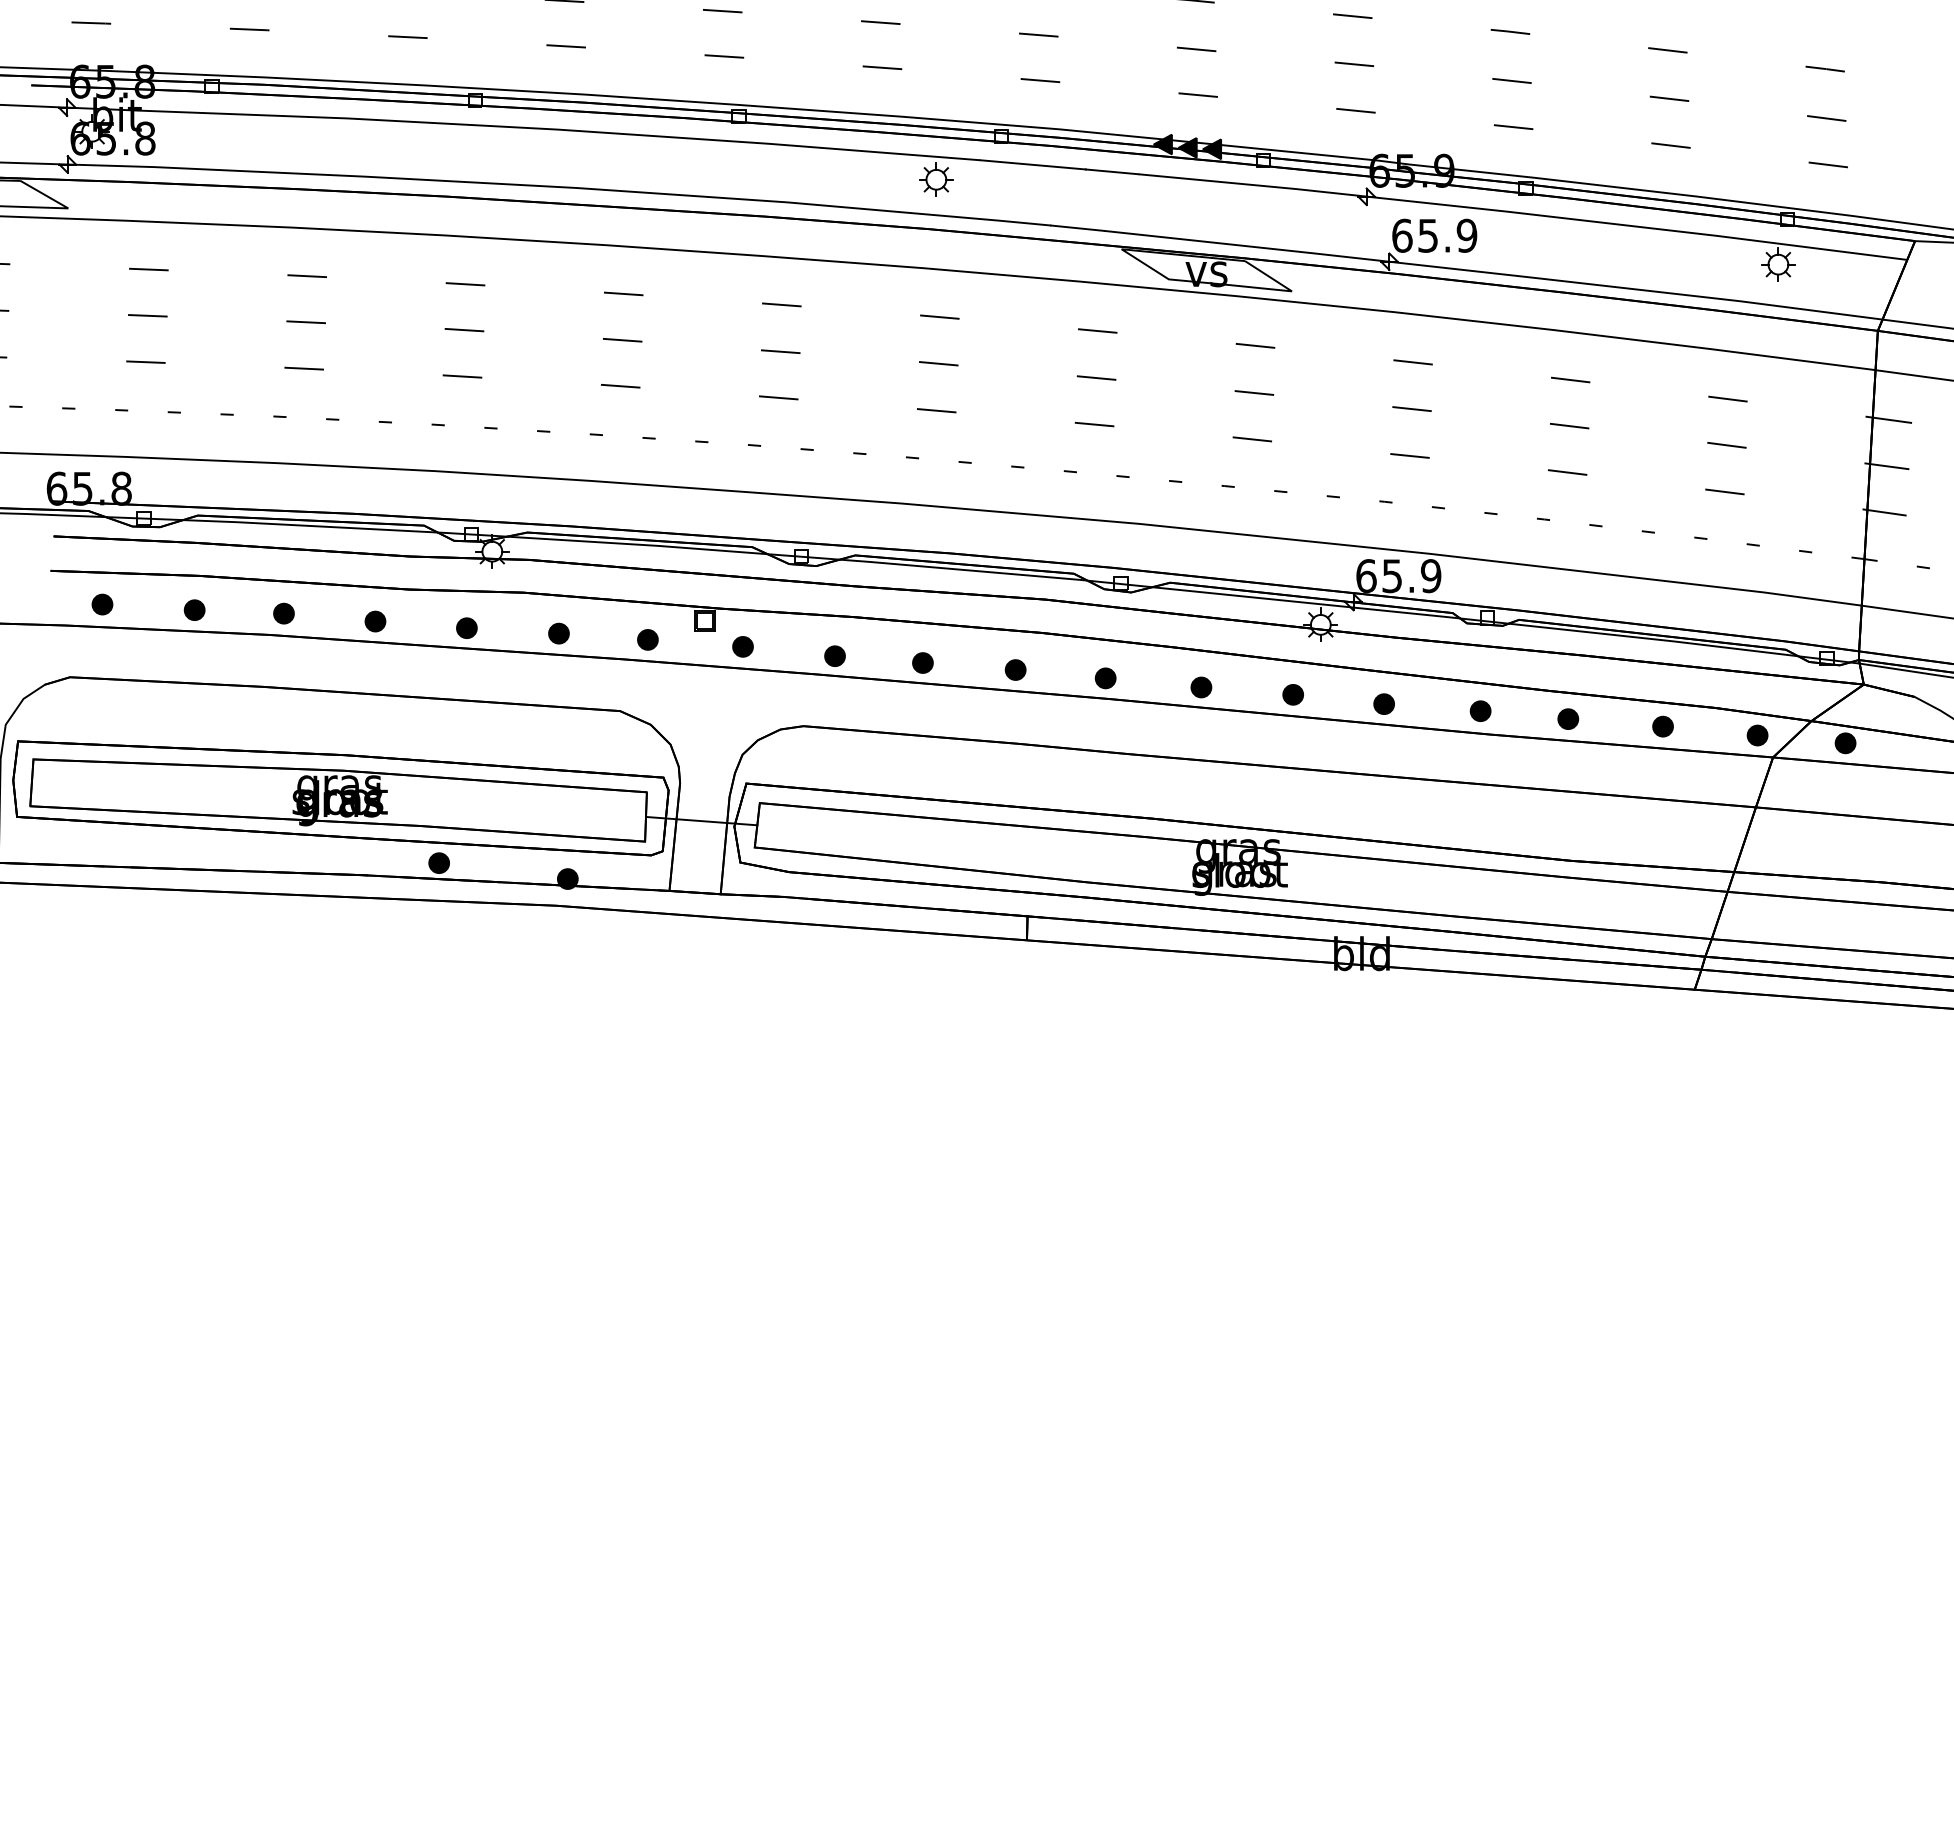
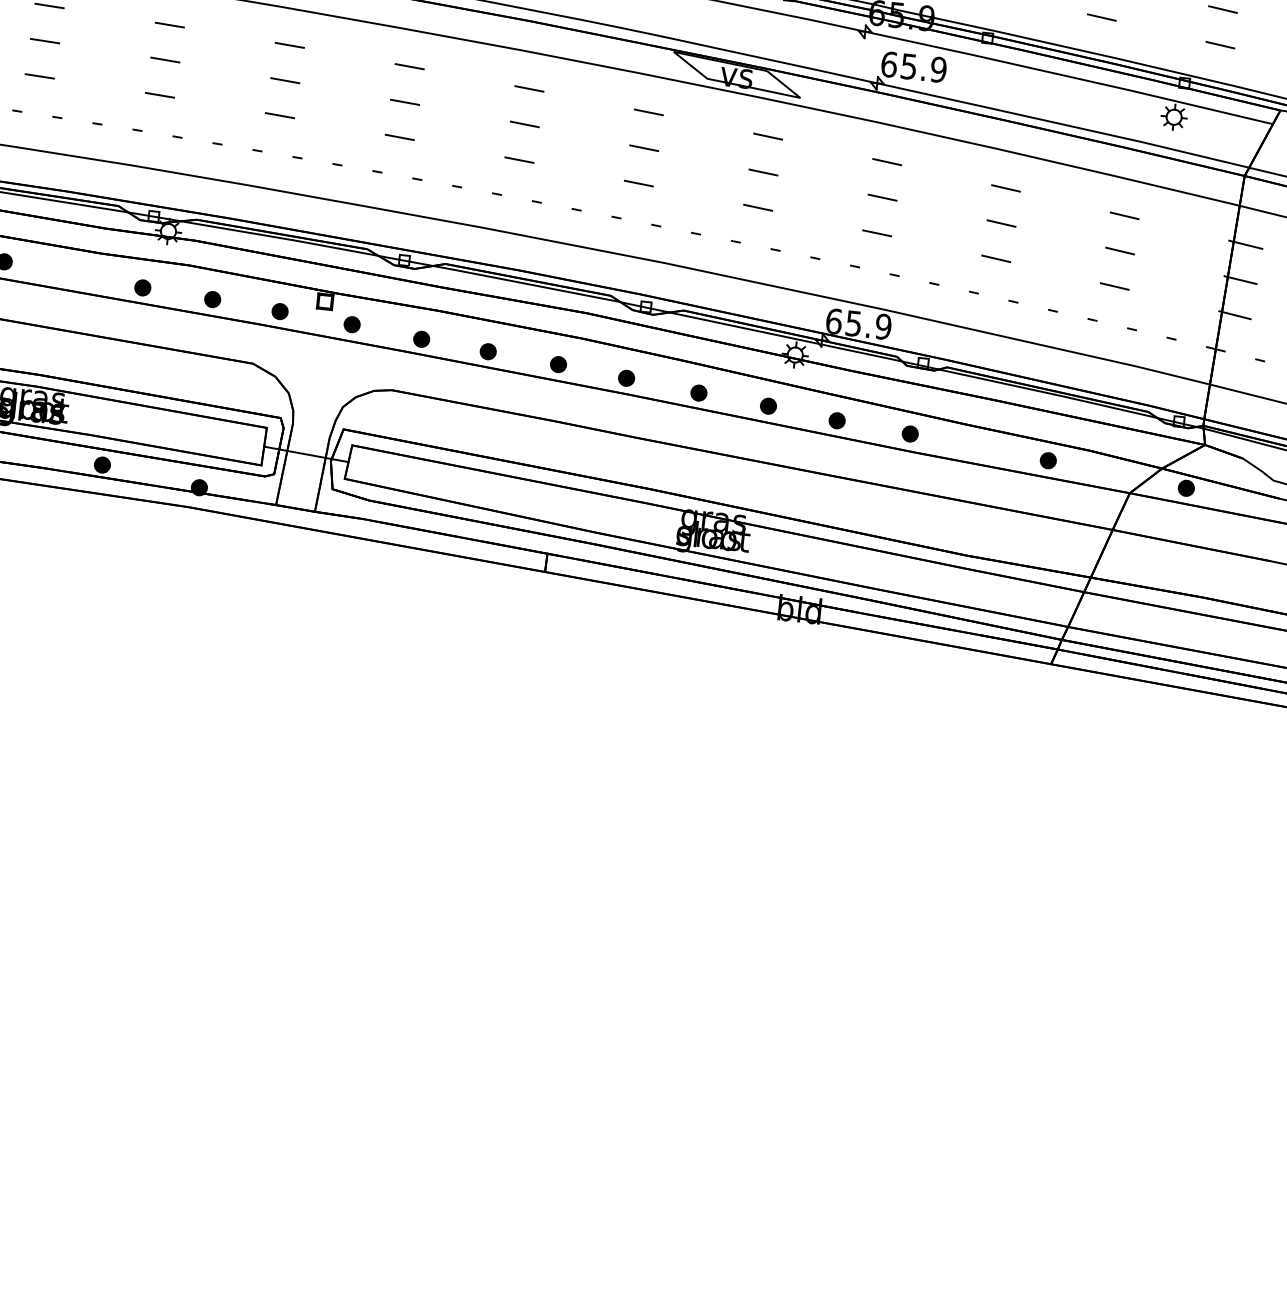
part: (375, 621) -> (73, 275), removed
part: (1568, 718) -> (976, 446), removed
part: (1757, 735) -> (1119, 475), removed

